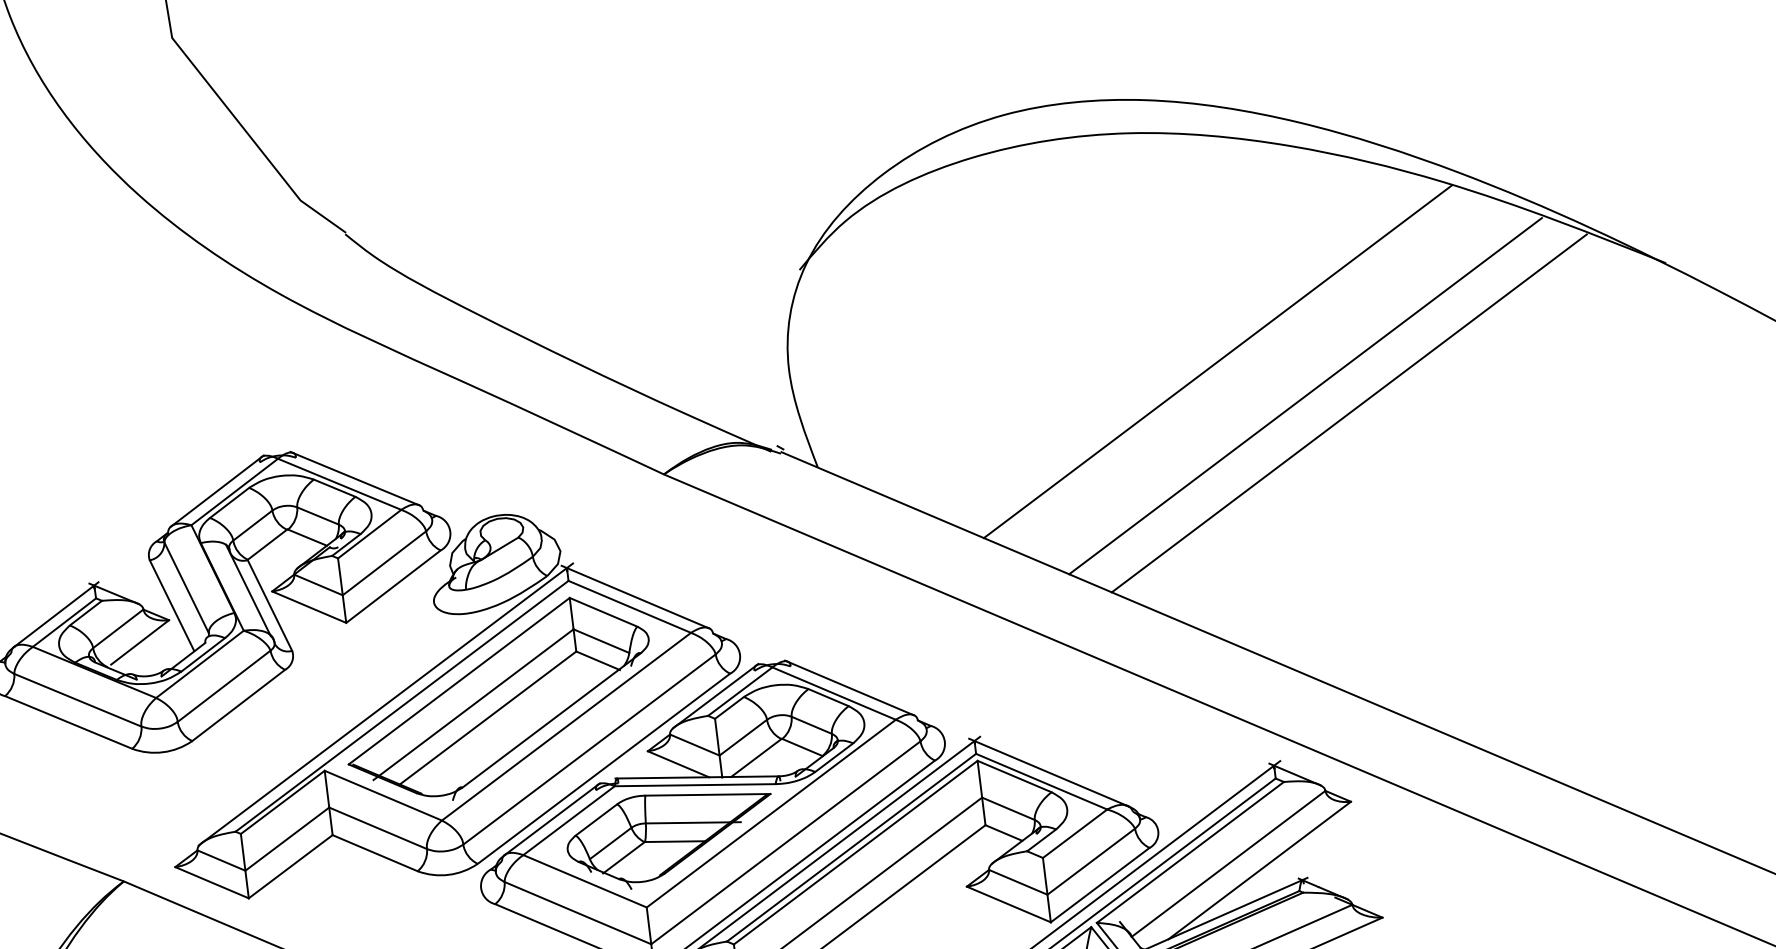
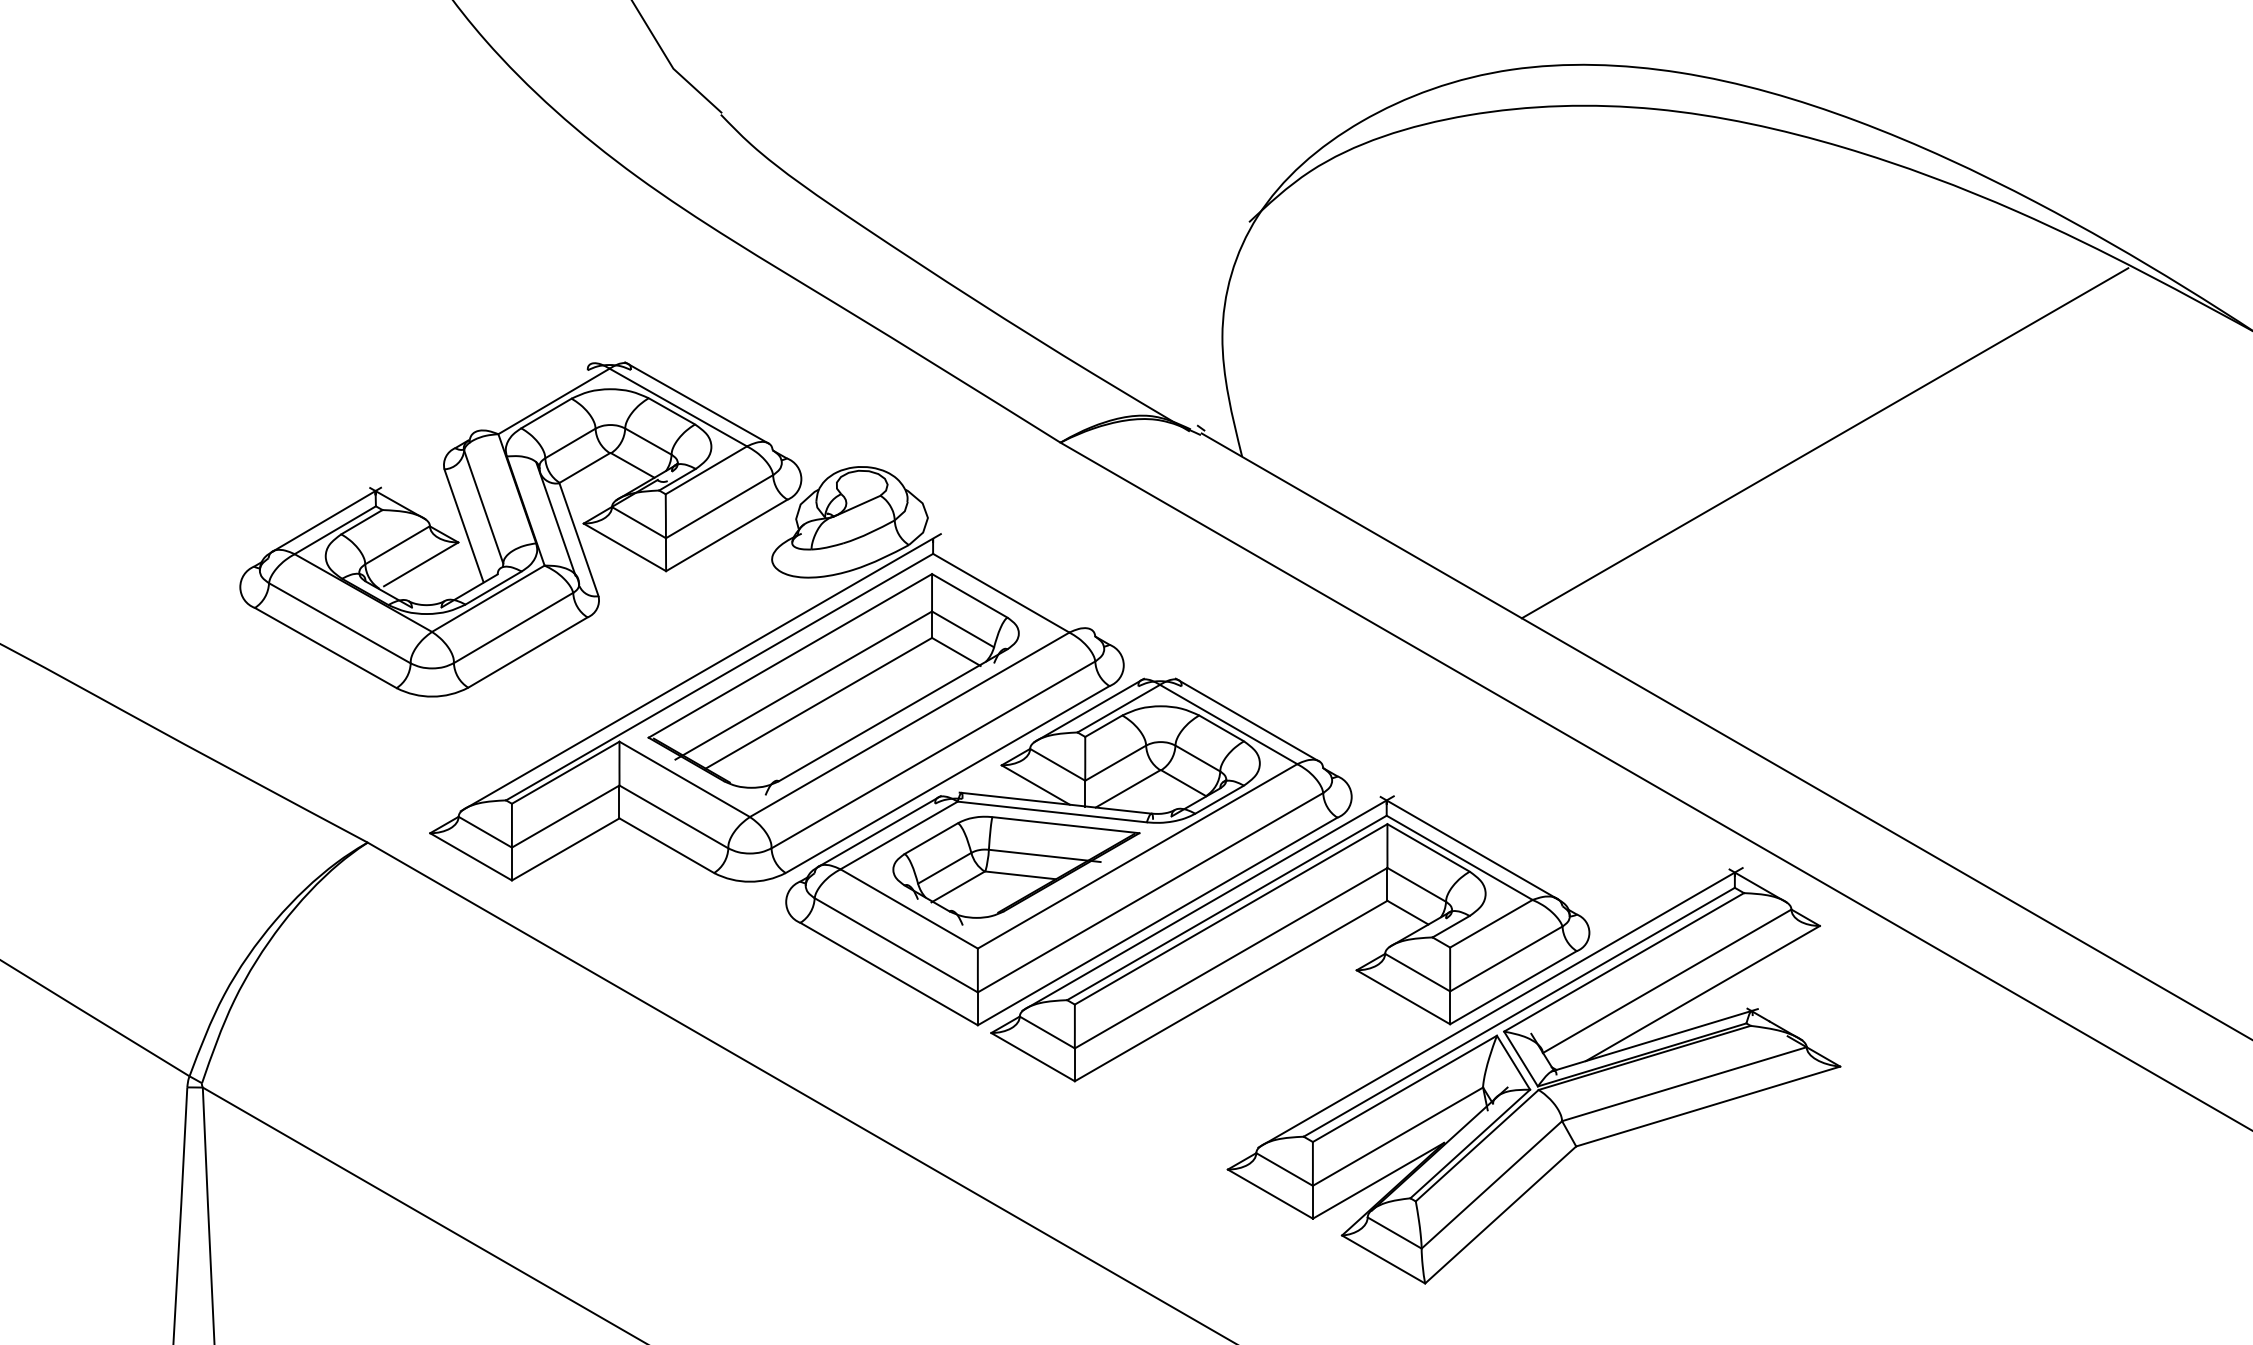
line: (1217, 361) -> (1726, 389), removed
line: (1348, 413) -> (1873, 469), removed
line: (217, 490) -> (533, 397), removed
line: (635, 597) -> (1009, 582), removed

